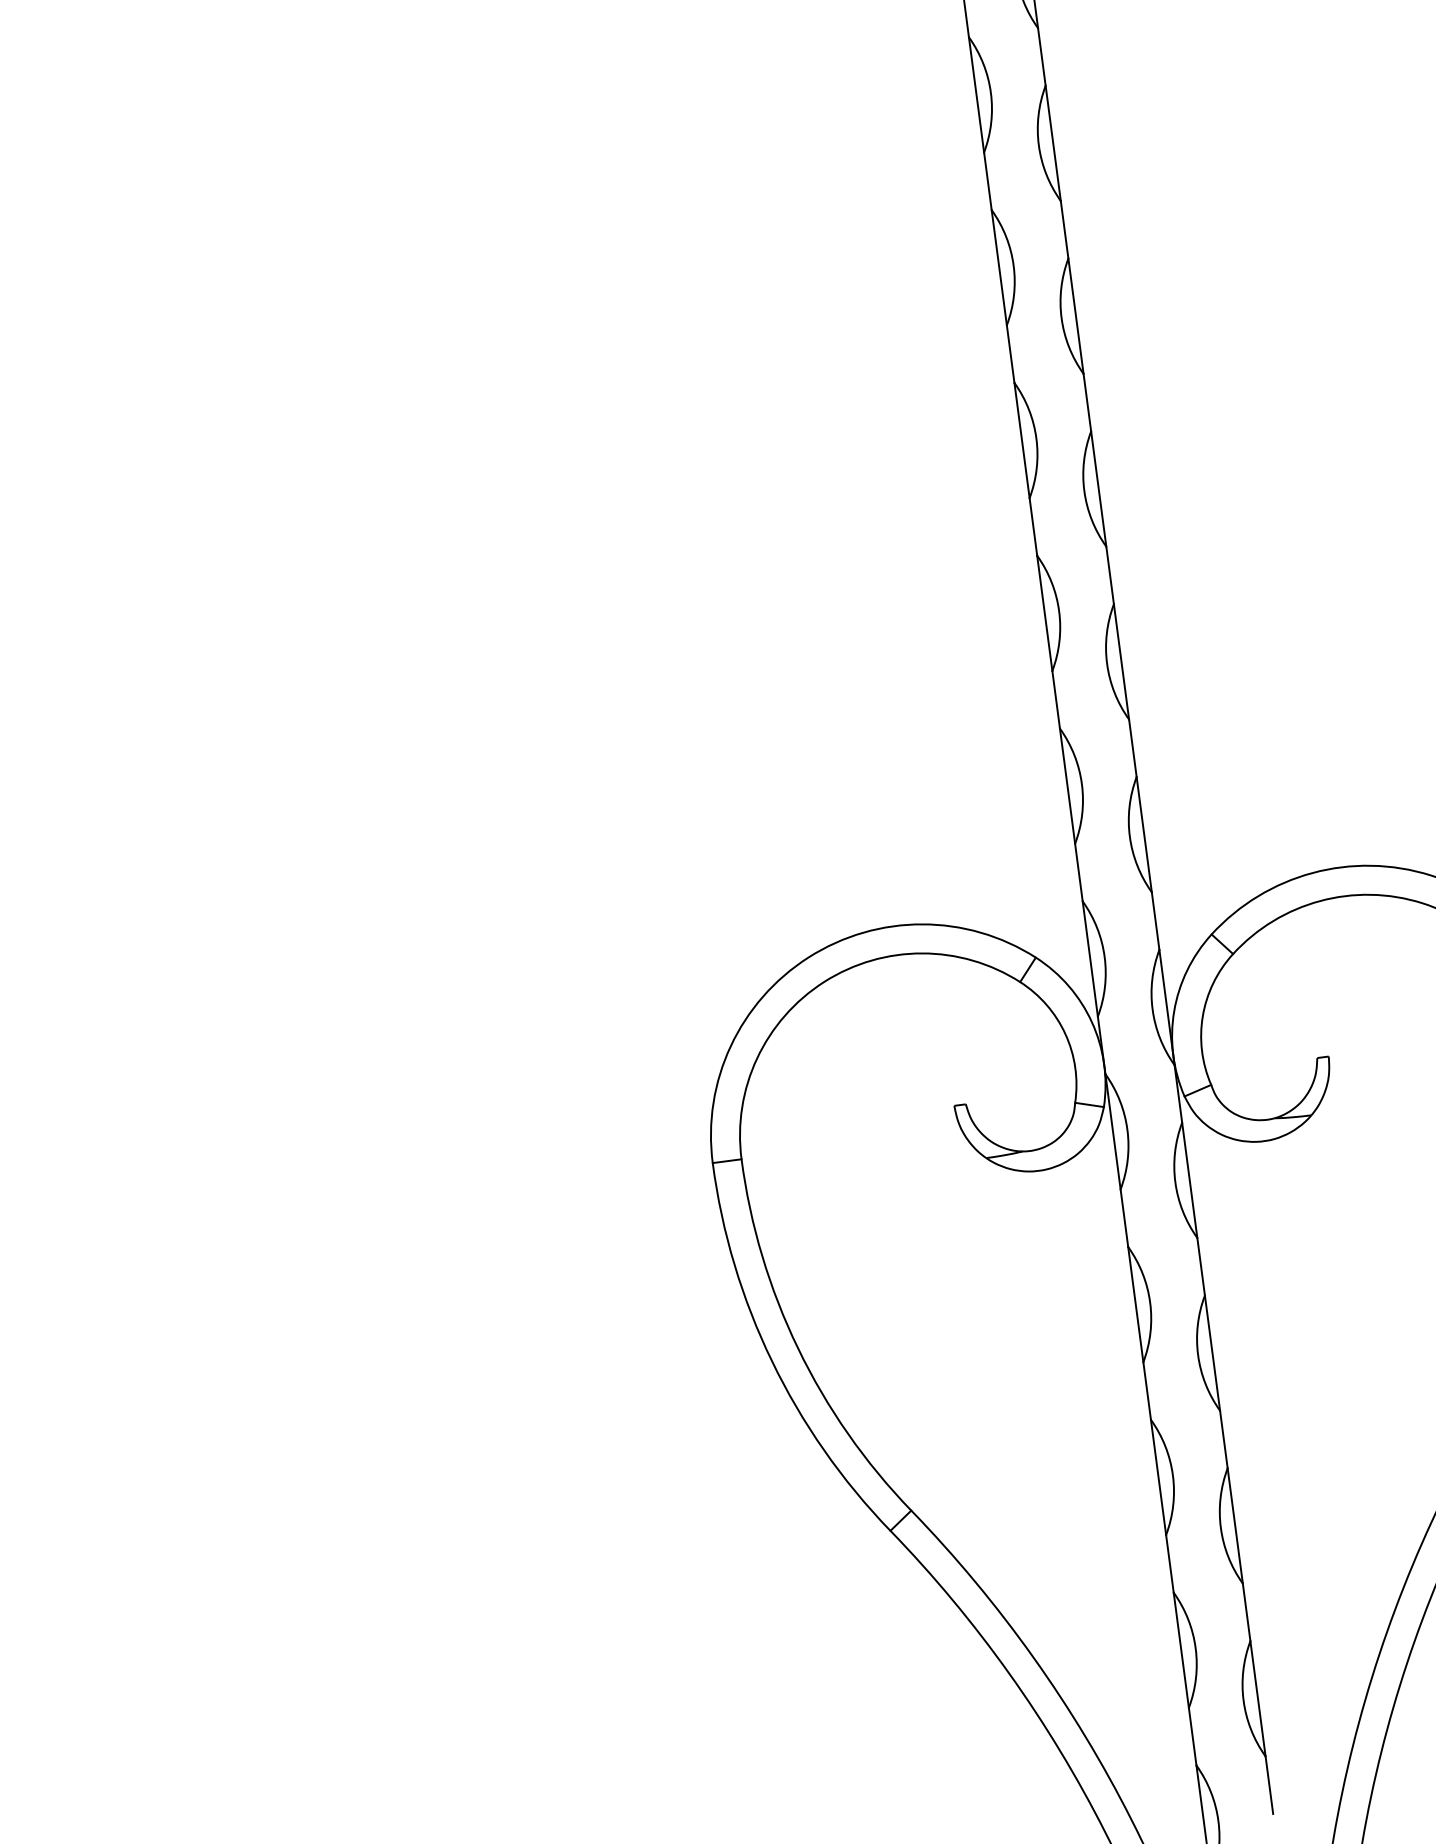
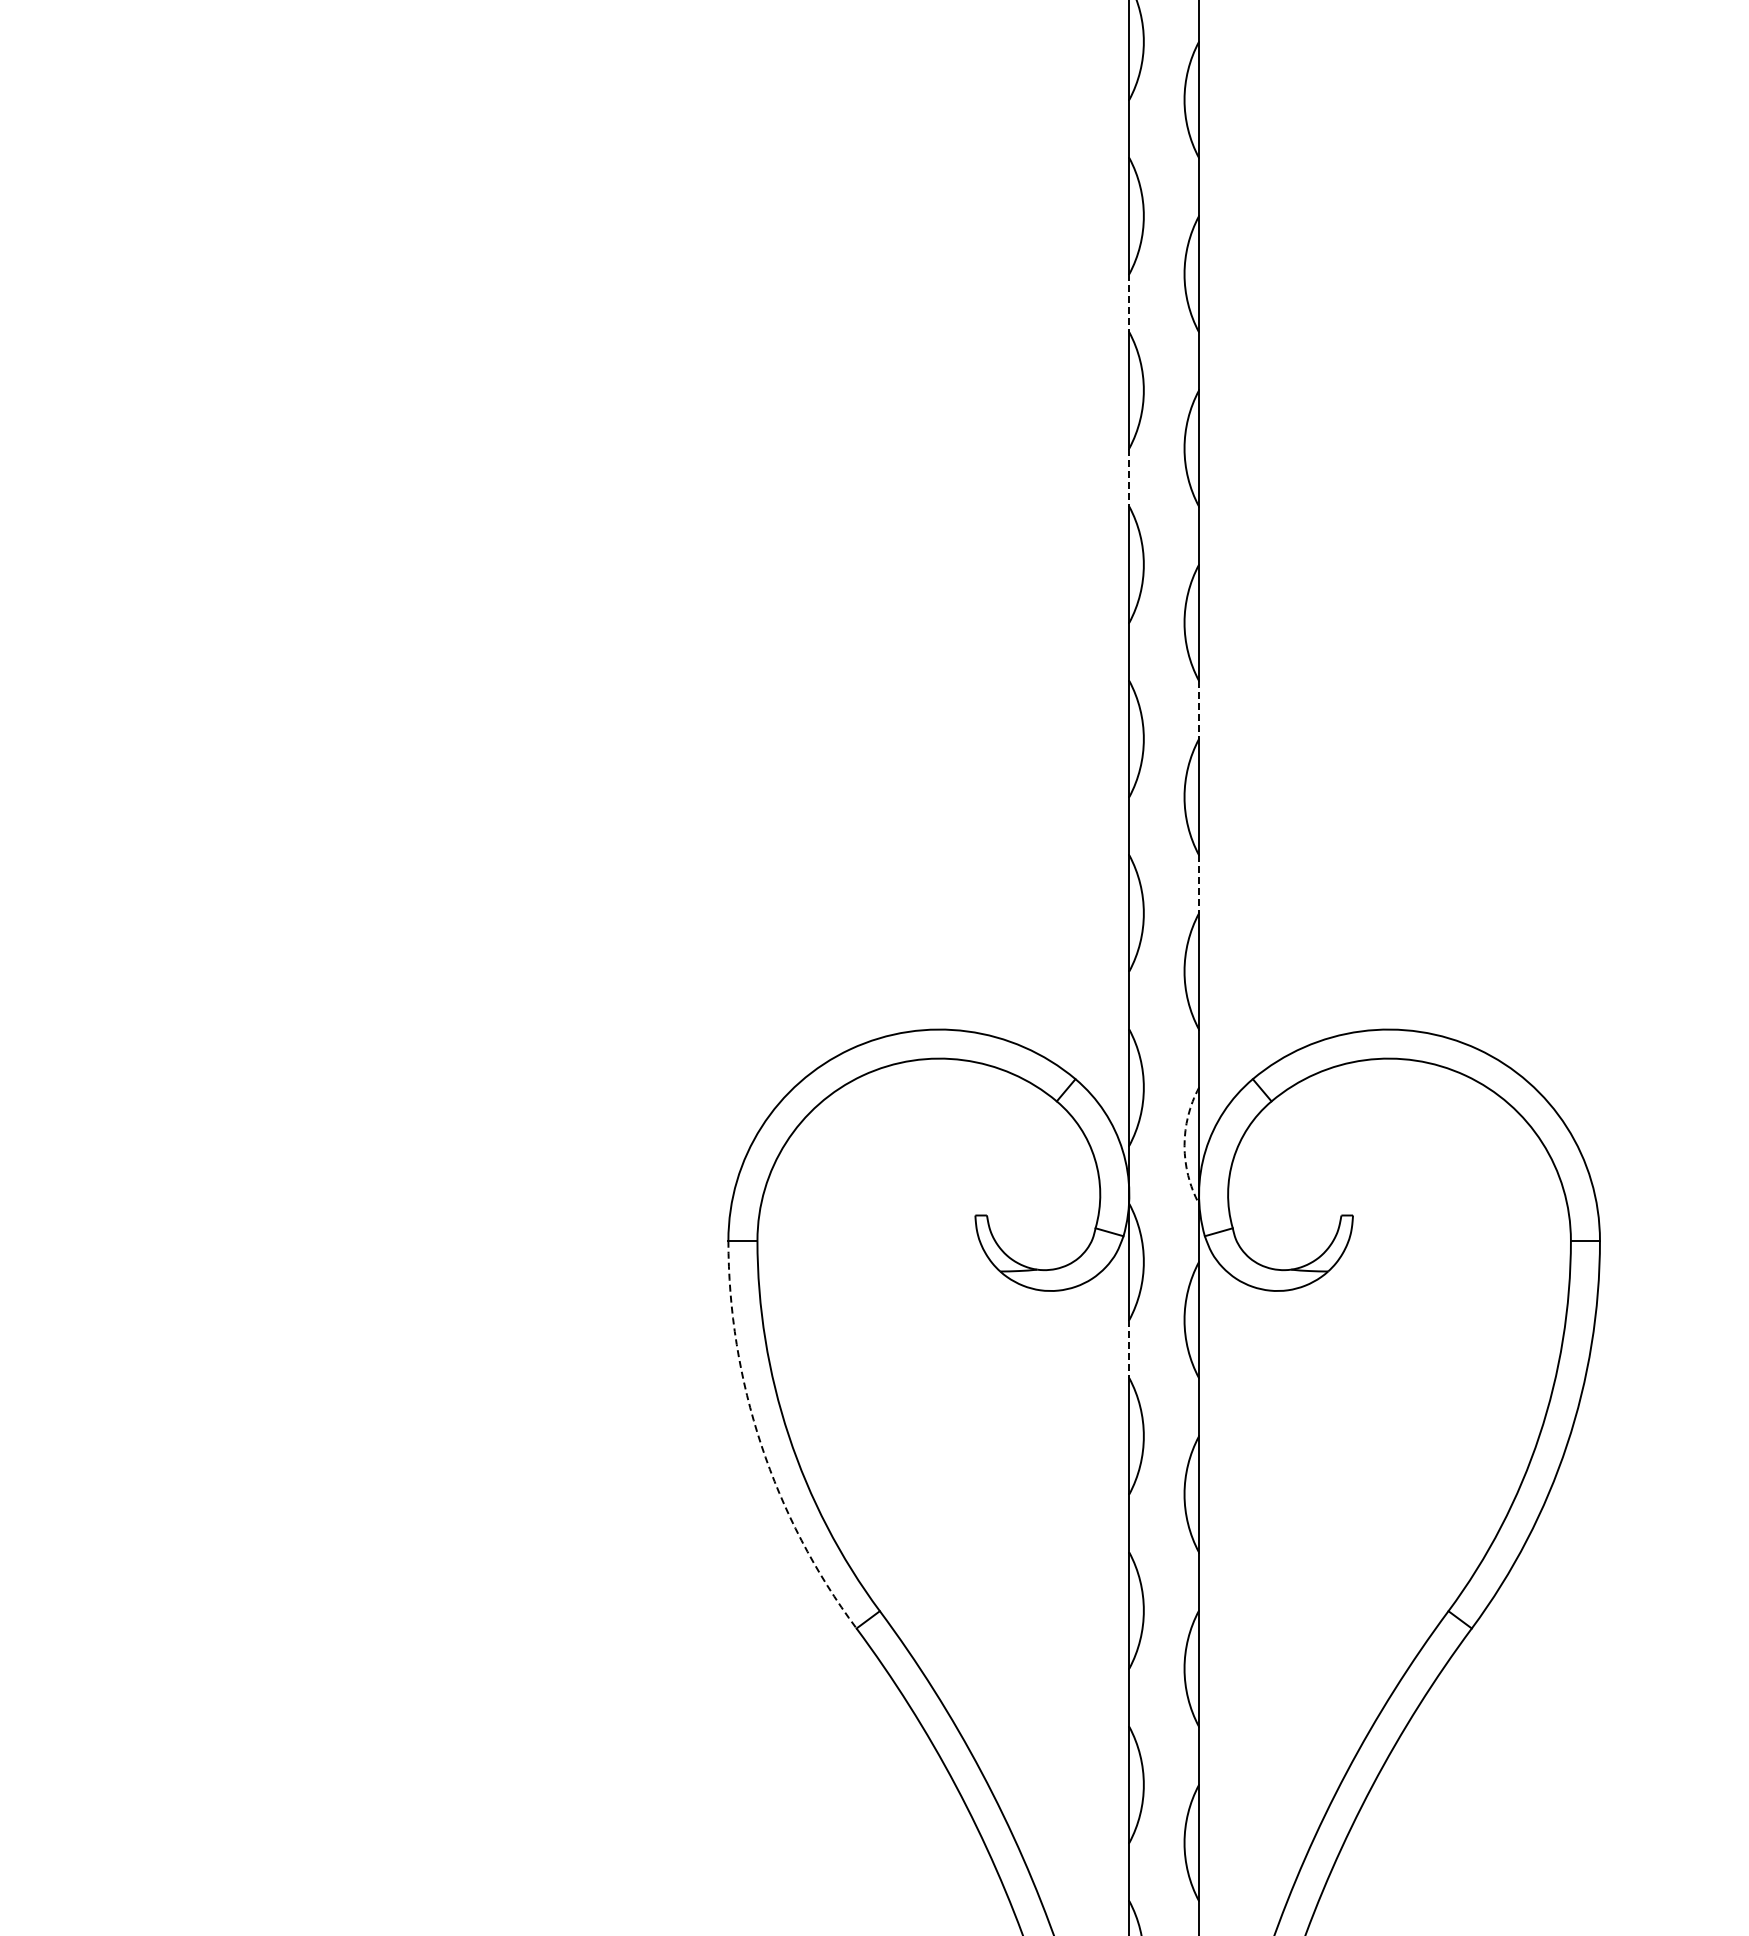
line: (988, 181) -> (1129, 303), solid -> dashed
line: (1010, 355) -> (1129, 478), solid -> dashed
line: (1110, 575) -> (1199, 710), solid -> dashed
line: (1133, 748) -> (1199, 884), solid -> dashed
arc: (1152, 1009) -> (1184, 1145), solid -> dashed
line: (1124, 1218) -> (1129, 1349), solid -> dashed
arc: (772, 1360) -> (761, 1444), solid -> dashed

